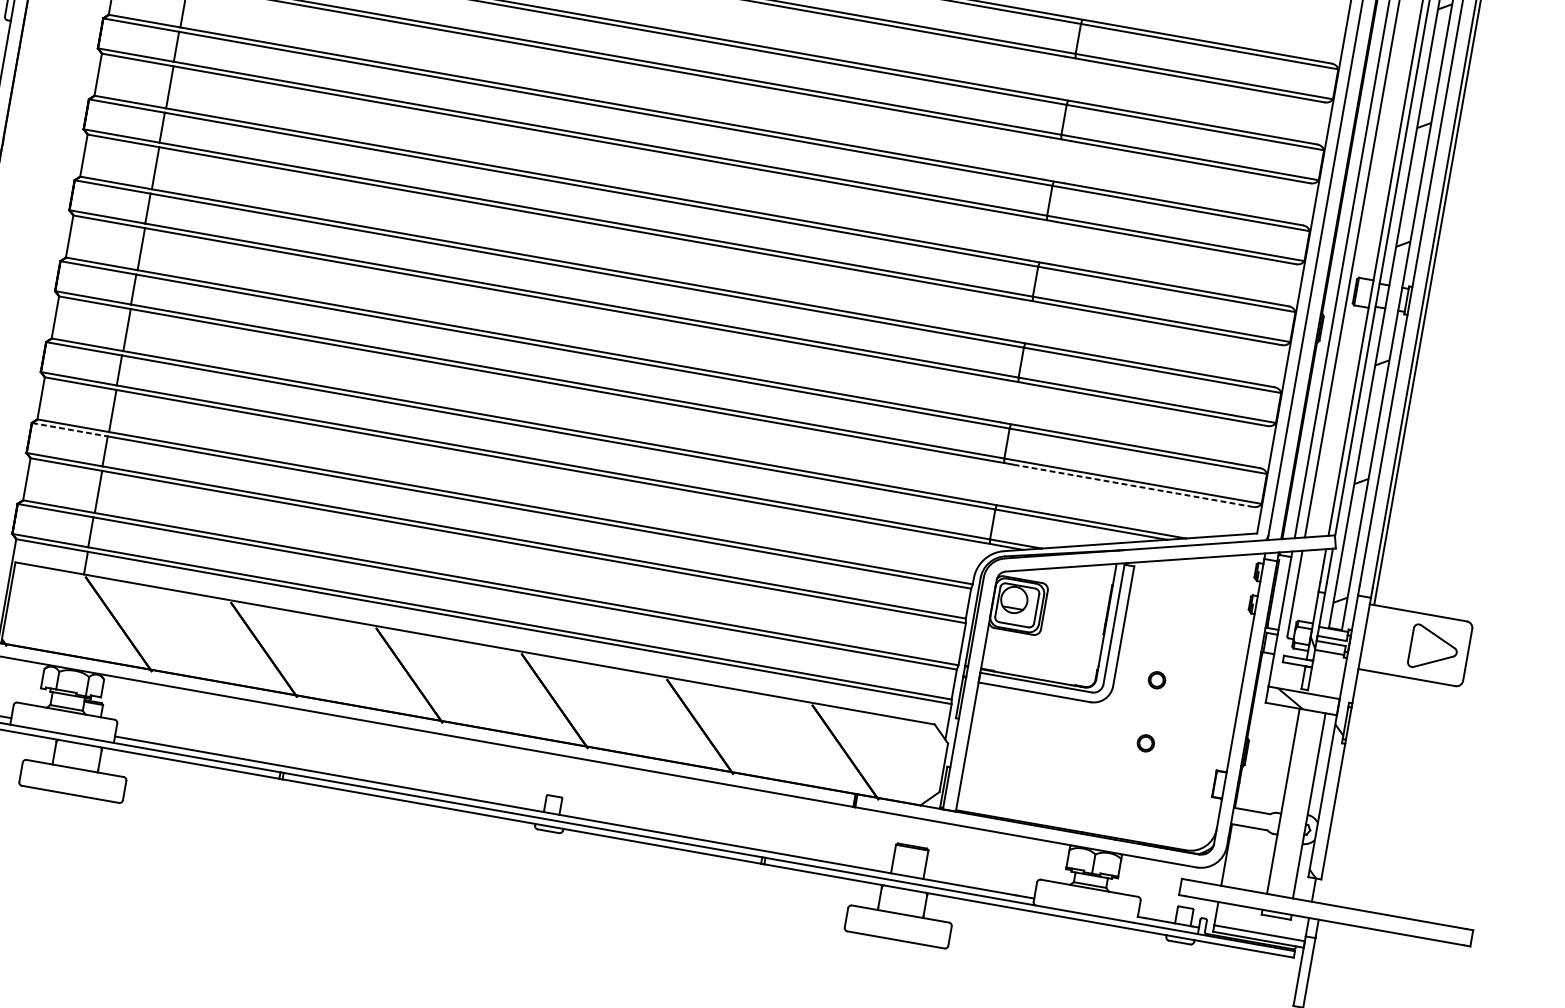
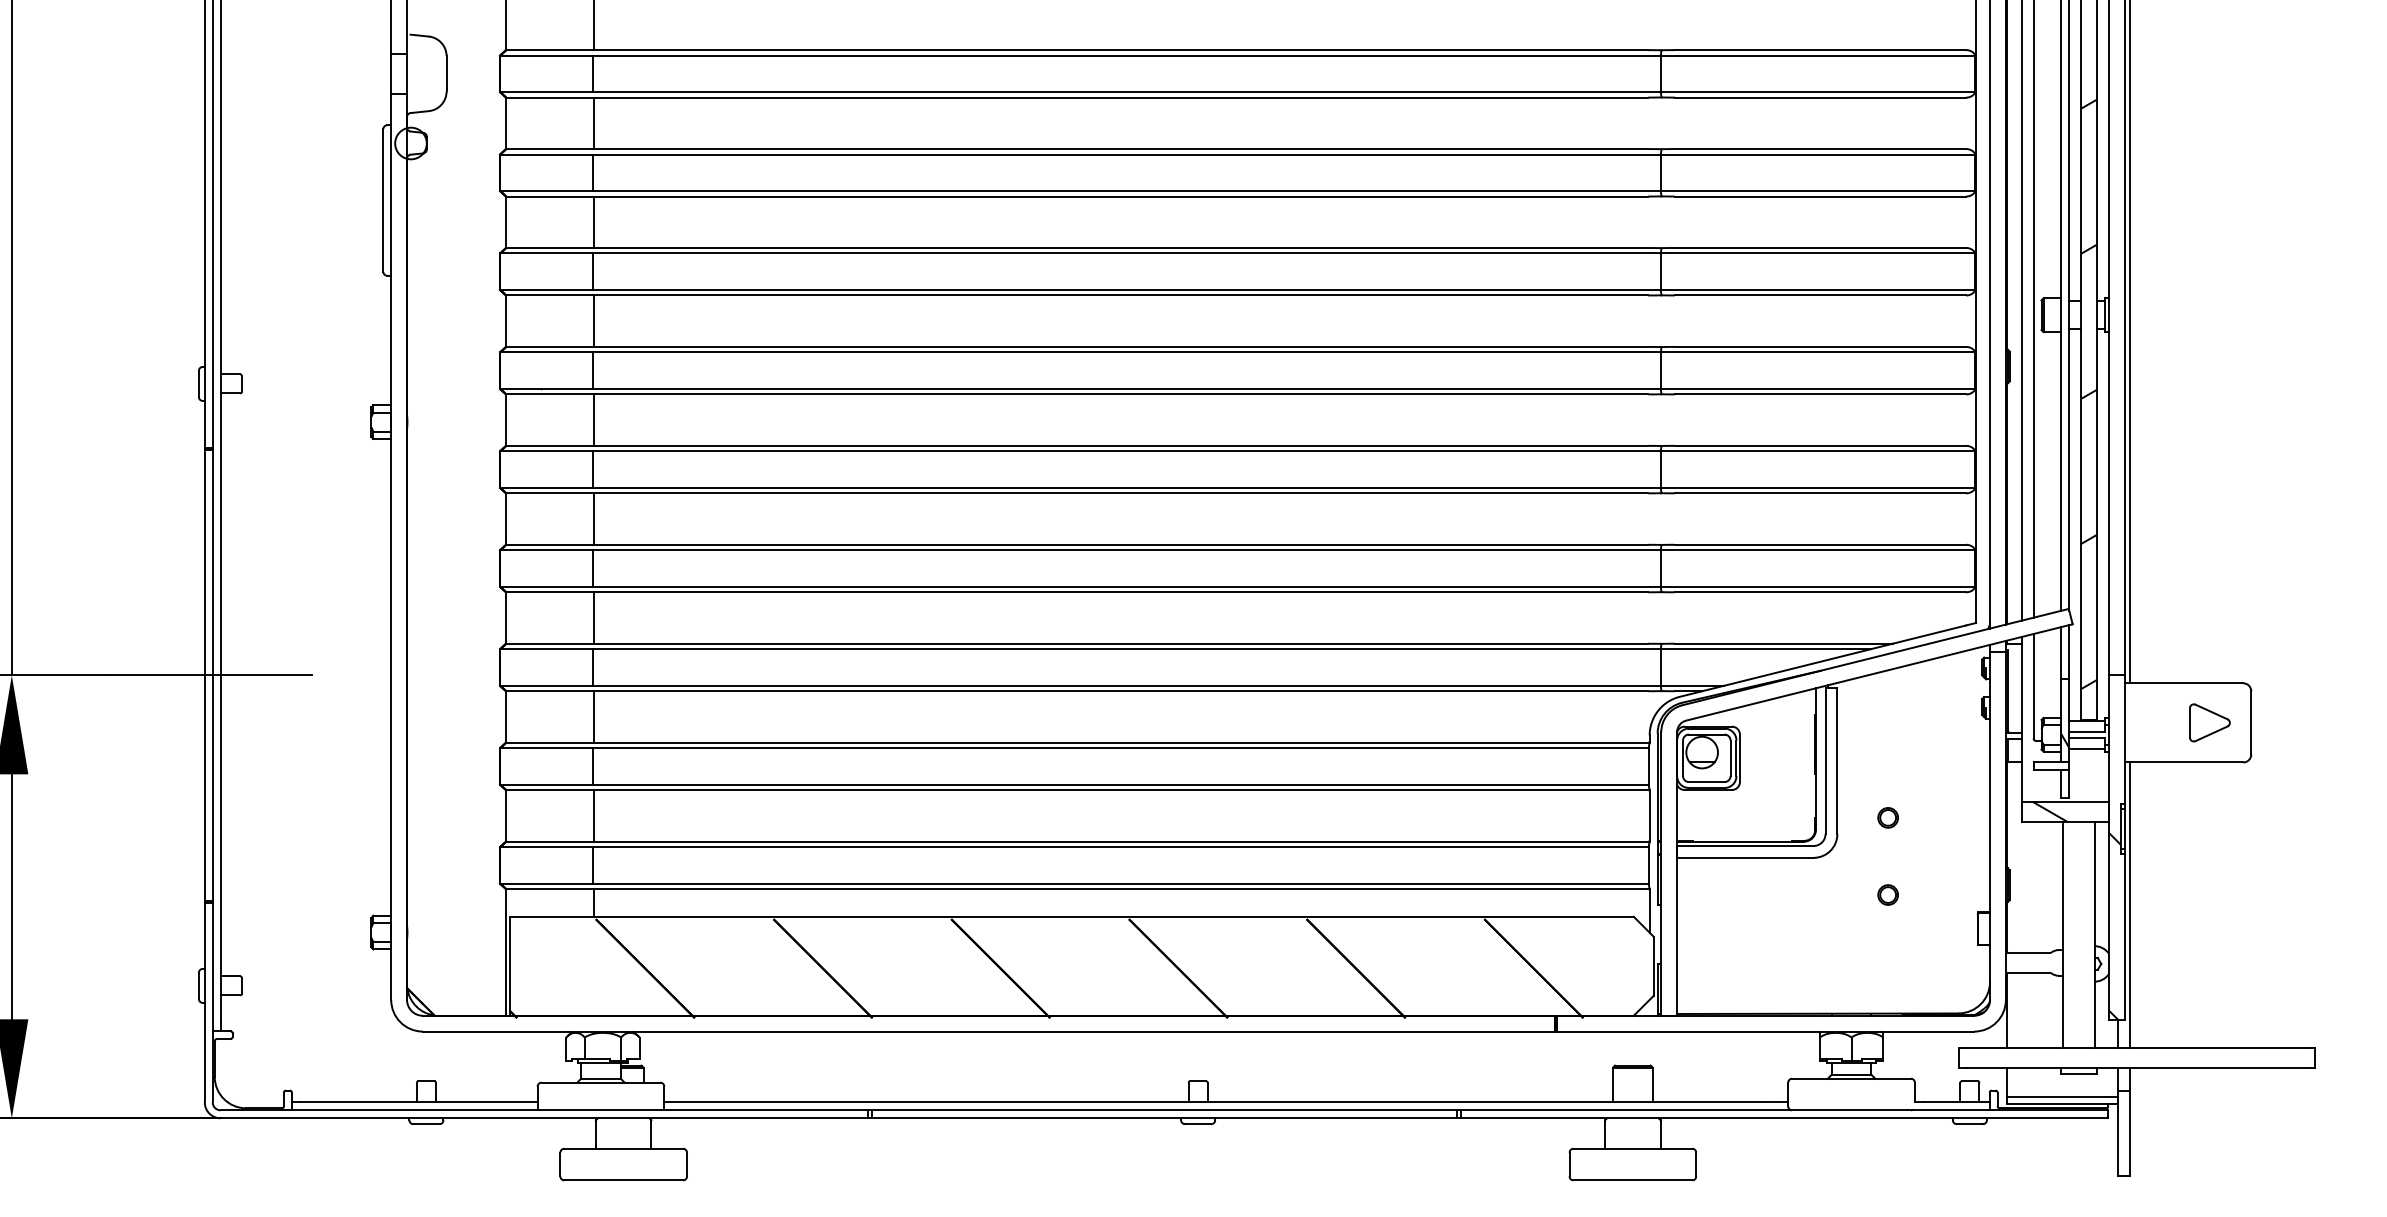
line: (70, 430) -> (547, 748), dashed -> solid
line: (1134, 486) -> (1820, 592), dashed -> solid
part: (1433, 648) -> (2209, 722), size x0.71
line: (1341, 786) -> (2129, 905), added

